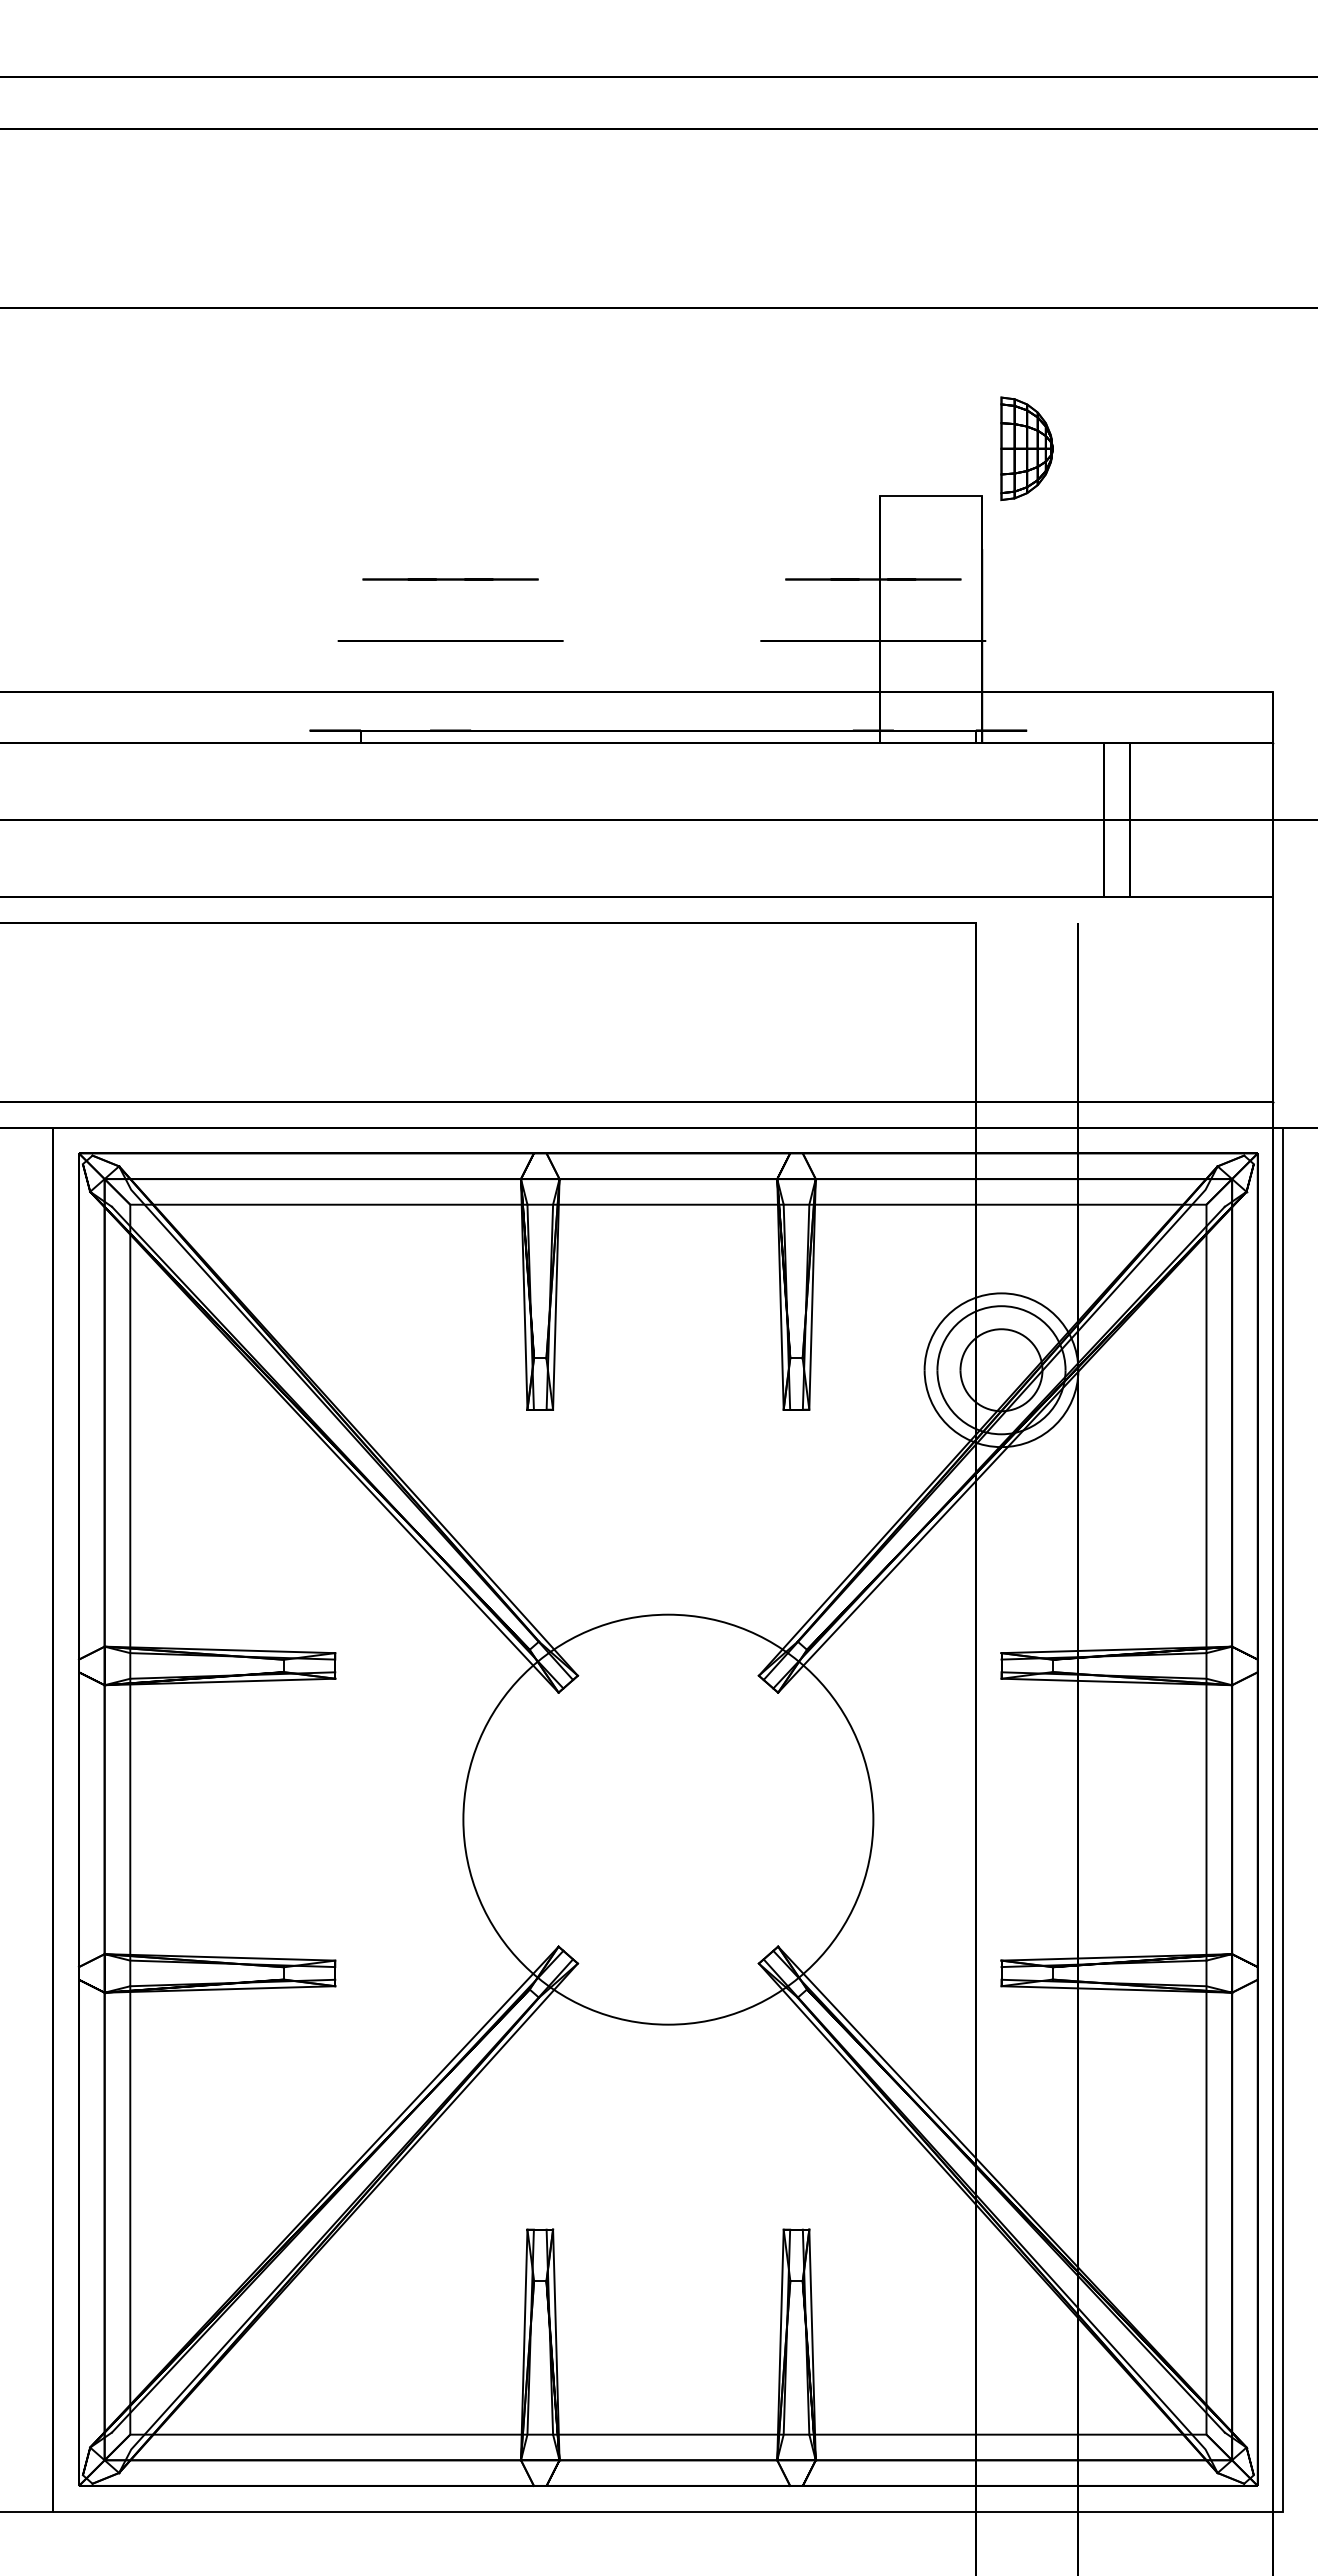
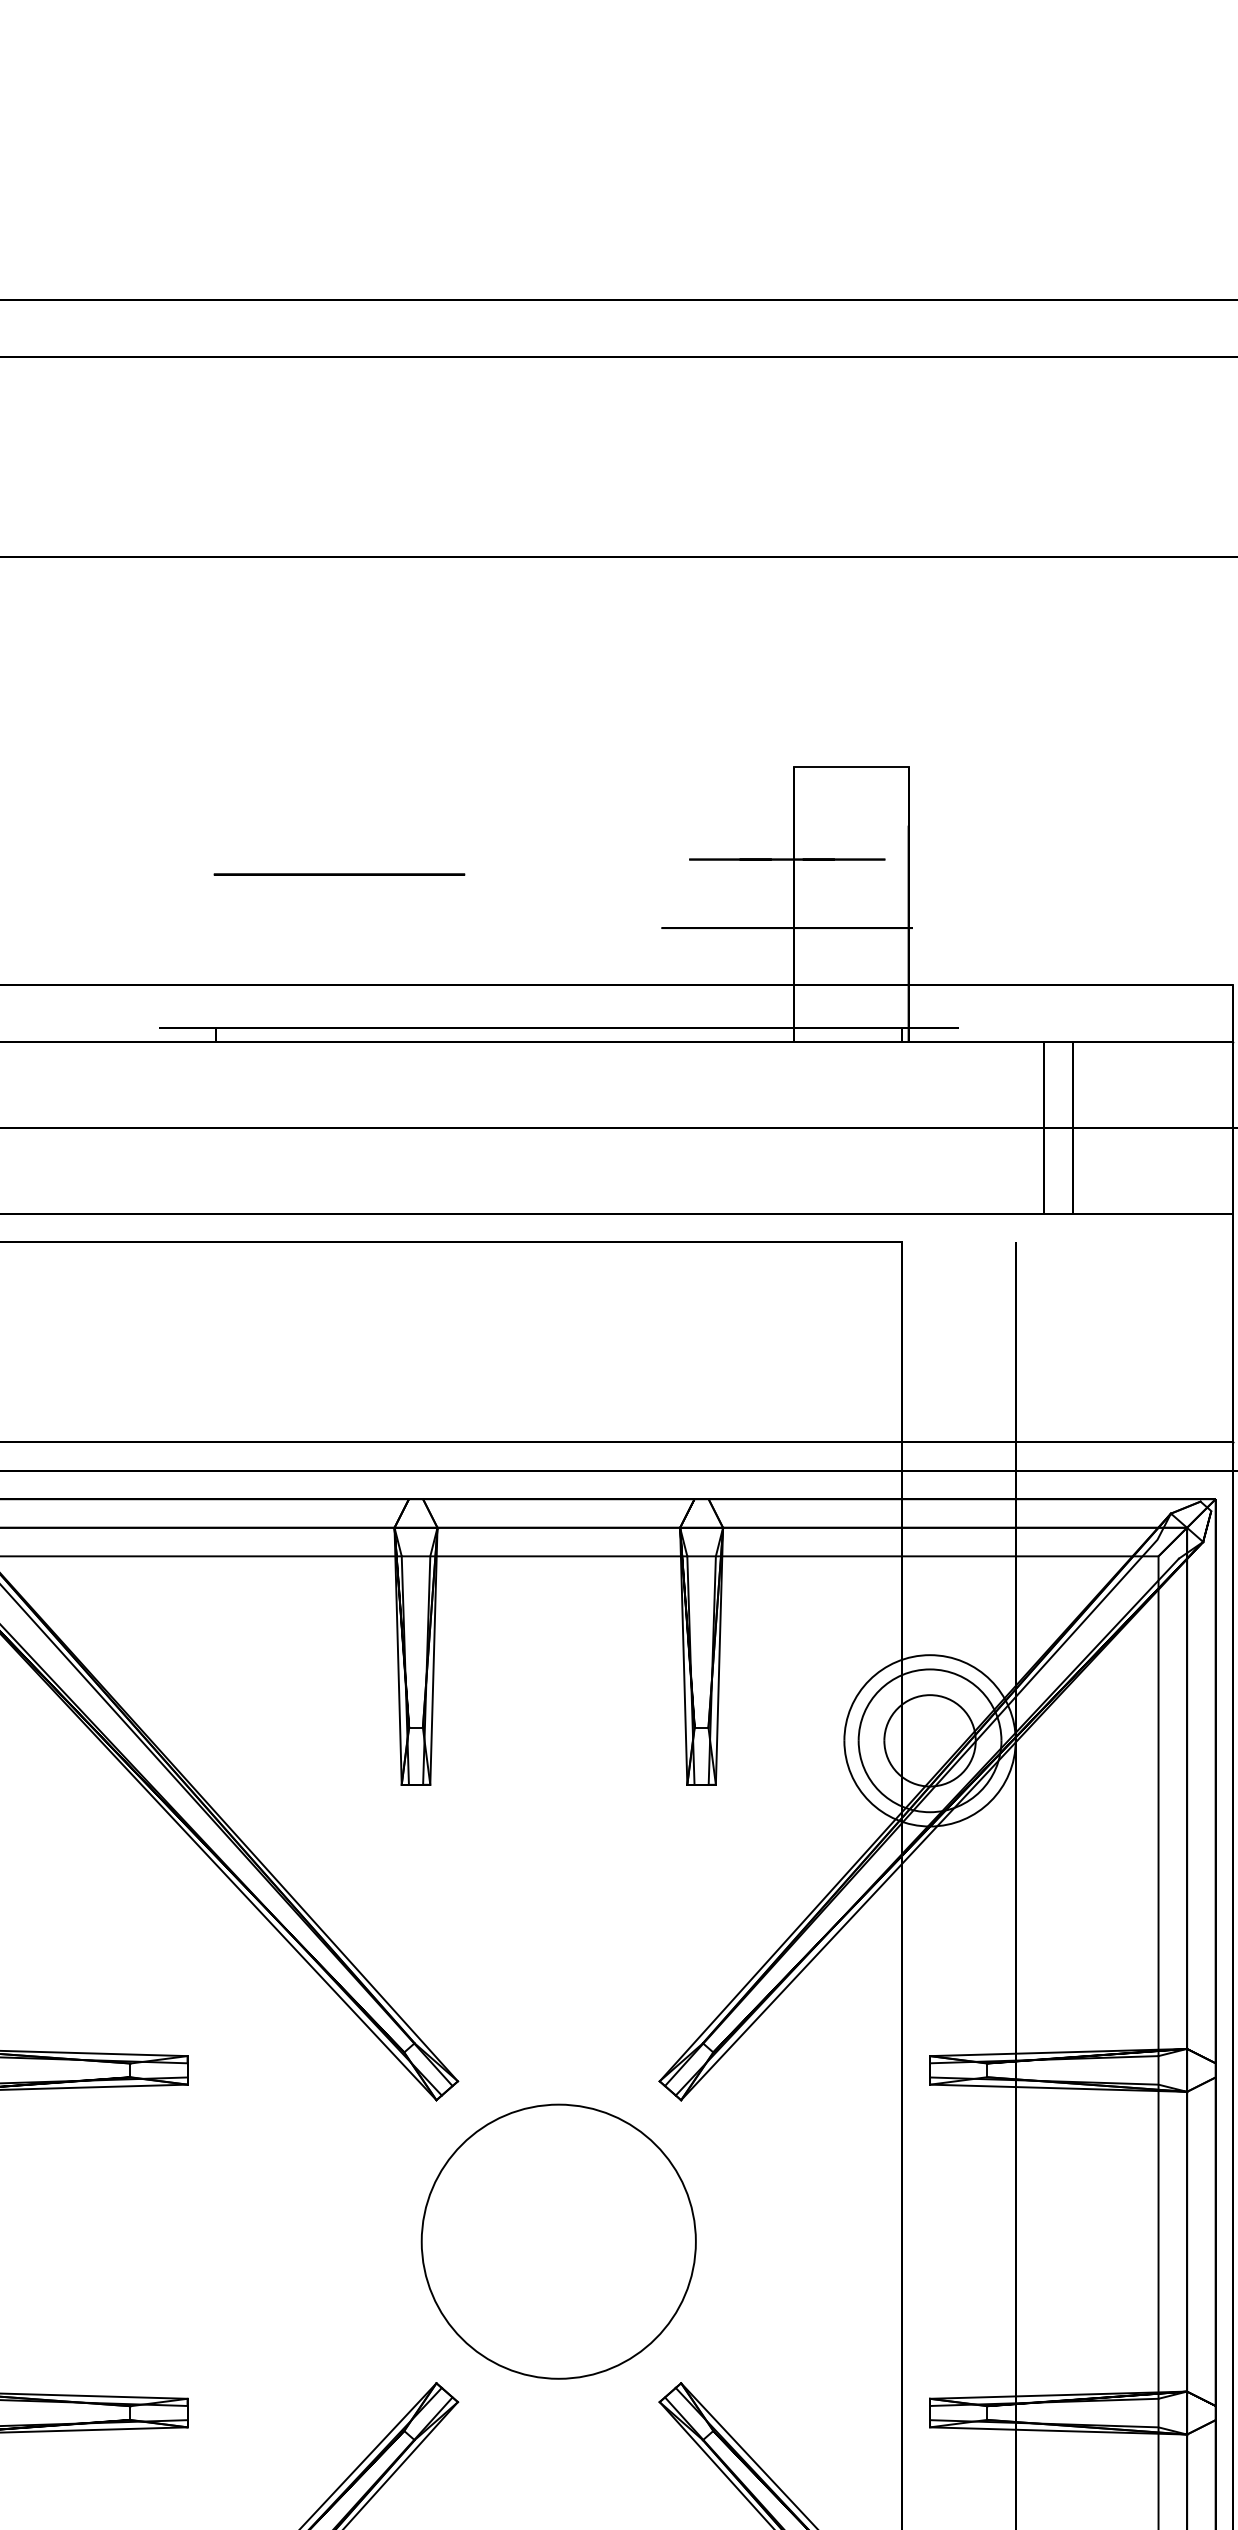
part: (1026, 448) -> (957, 713), removed
line: (450, 579) -> (315, 859), removed
circle: (450, 640) -> (339, 874), moved
circle: (668, 1819) -> (558, 2241), size x0.6

